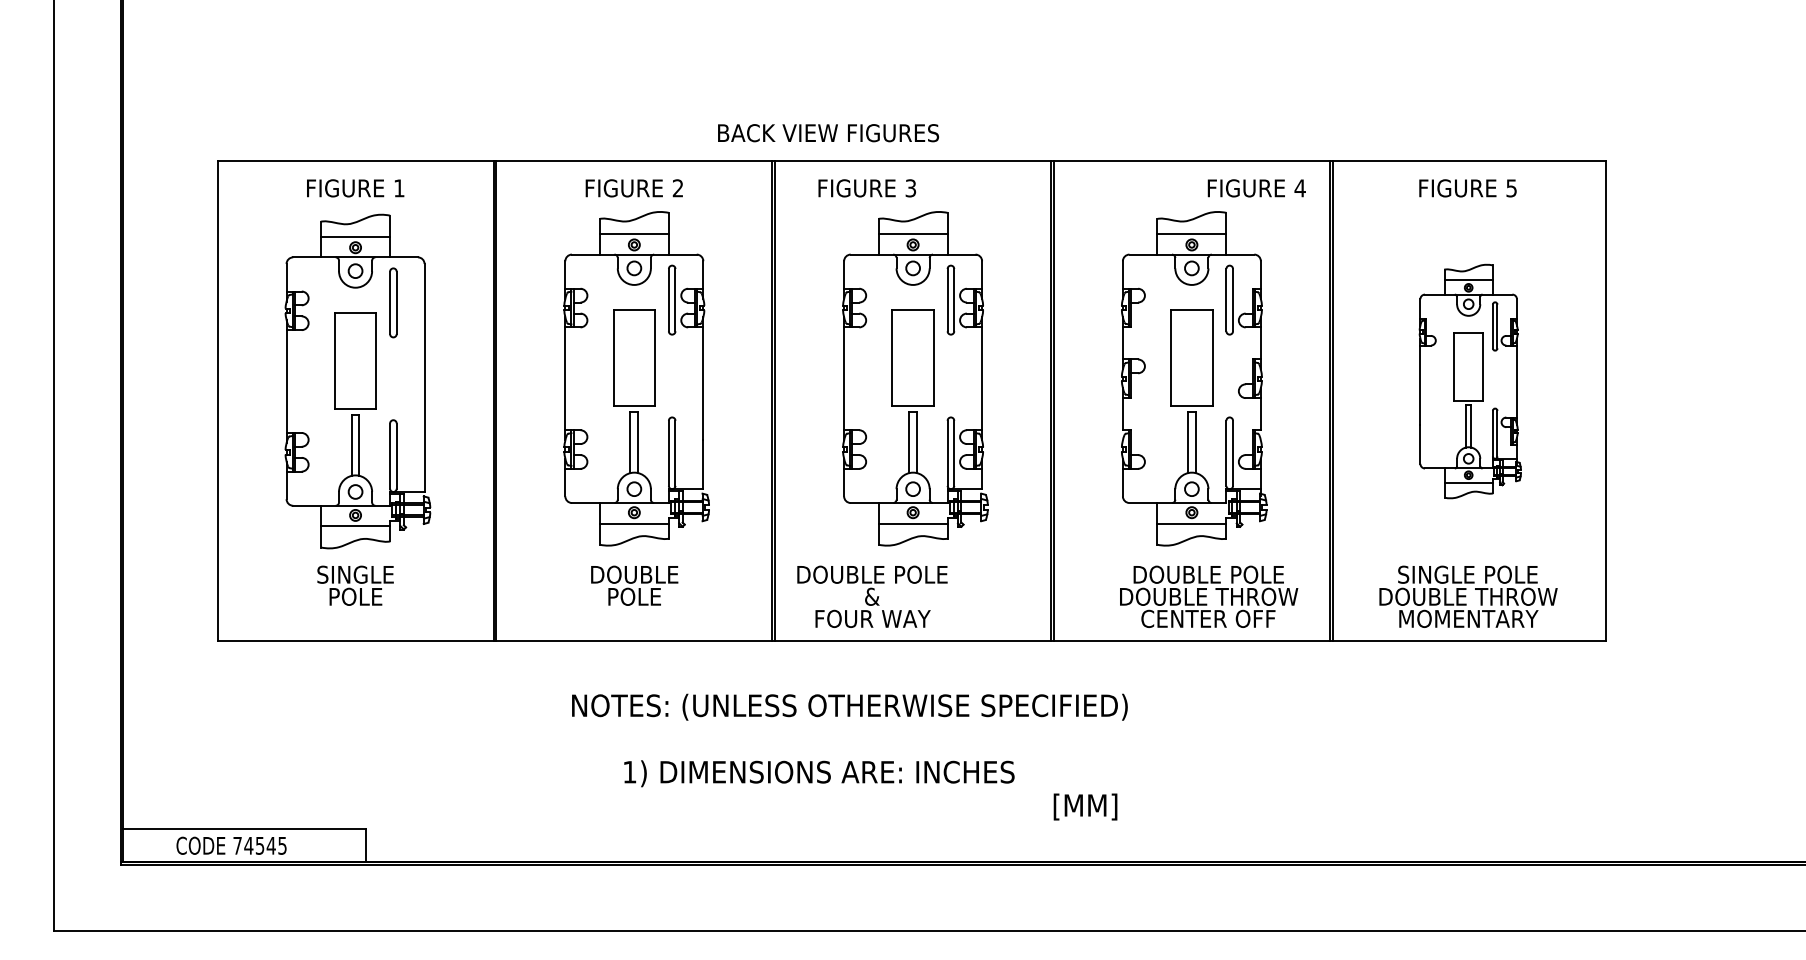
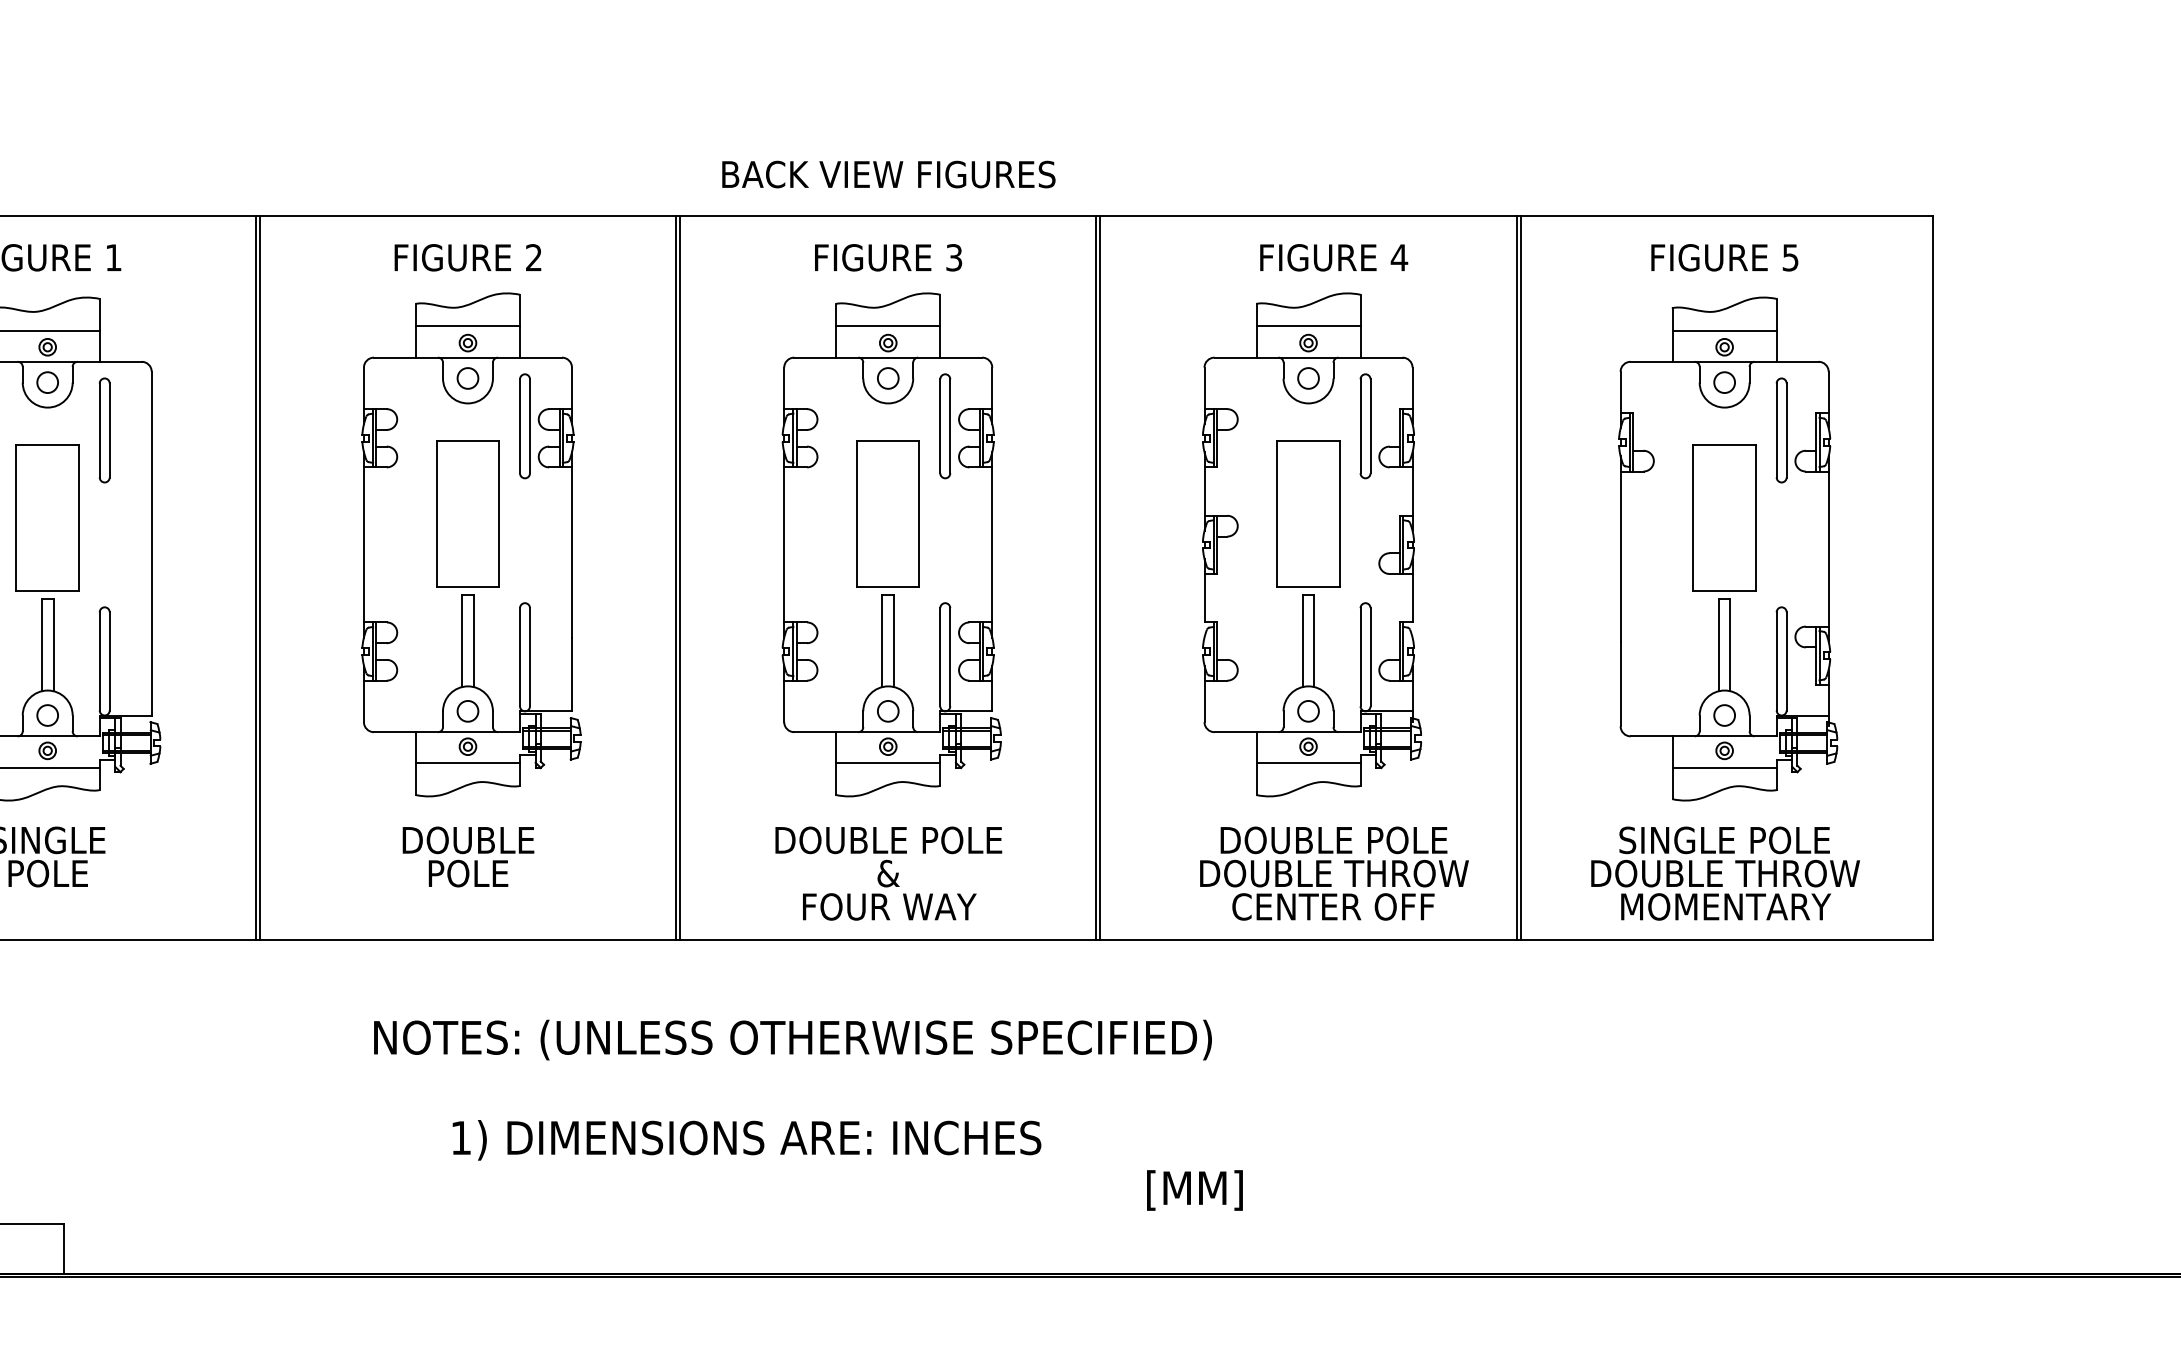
text: (828, 133) -> (888, 175), moved
text: (866, 188) -> (887, 257), moved
text: (1256, 188) -> (1333, 257), moved
part: (1470, 381) -> (1728, 548), size x1.43
text: (872, 596) -> (888, 873), moved
text: (1085, 806) -> (1194, 1189), moved

